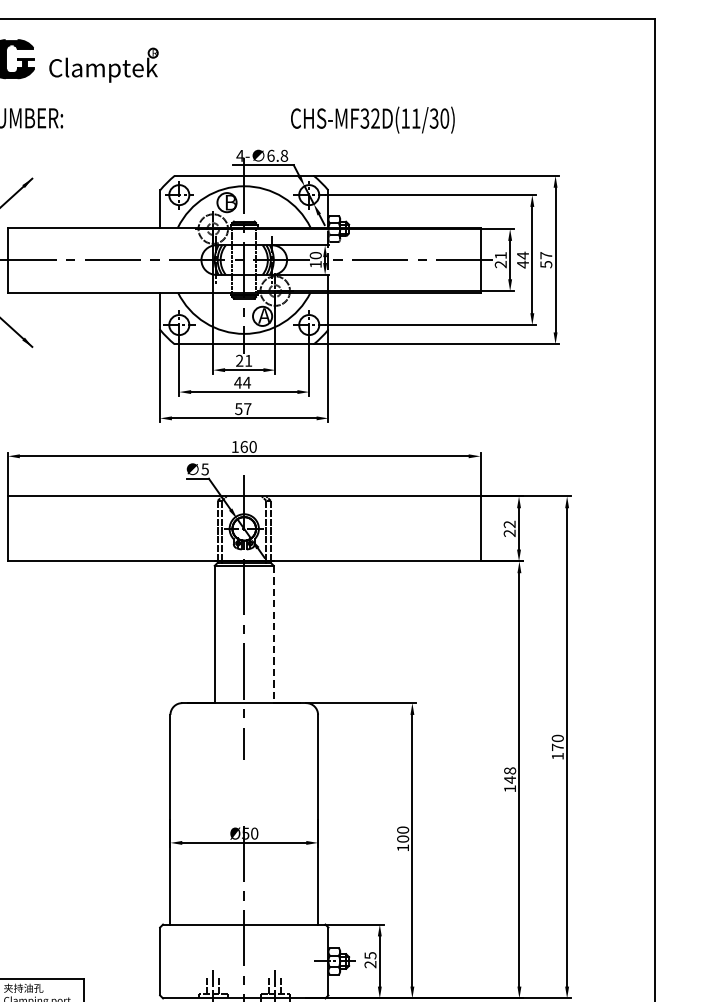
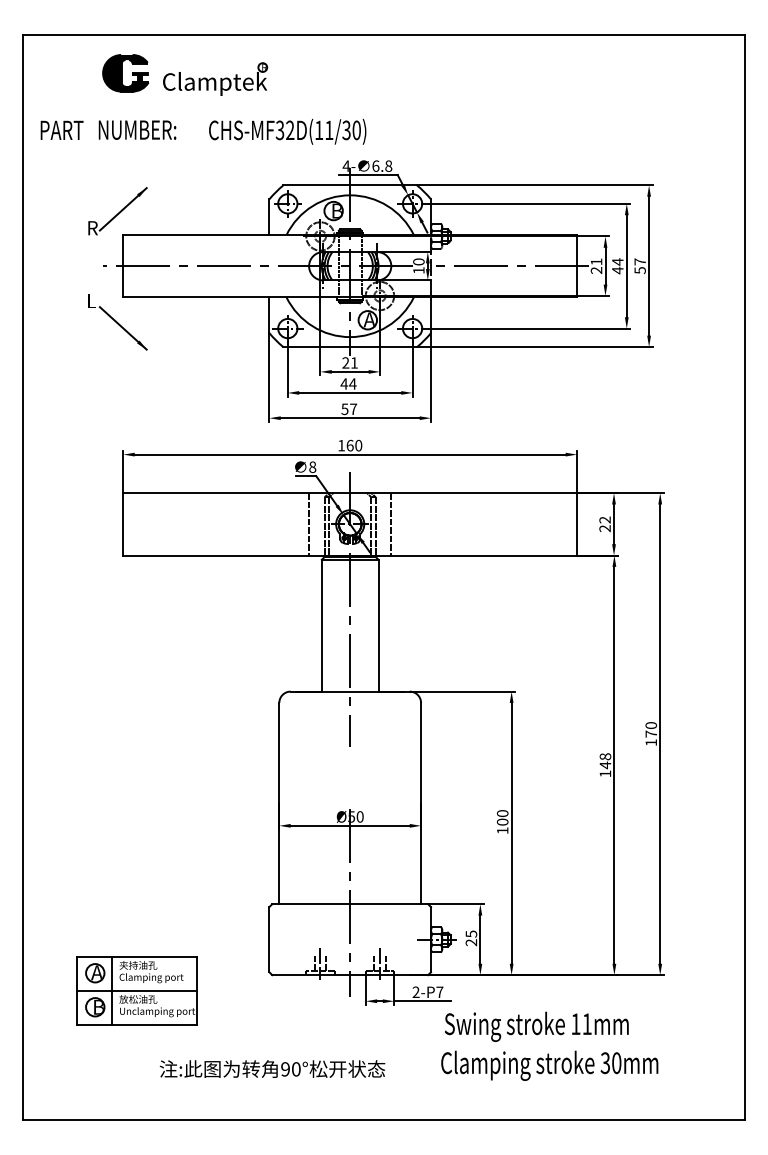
text: (372, 119) -> (287, 131), moved
text: (204, 468) -> (312, 466), 5 -> 8
line: (201, 529) -> (309, 524), added
line: (287, 529) -> (391, 524), added
line: (273, 634) -> (378, 625), dashed -> solid

